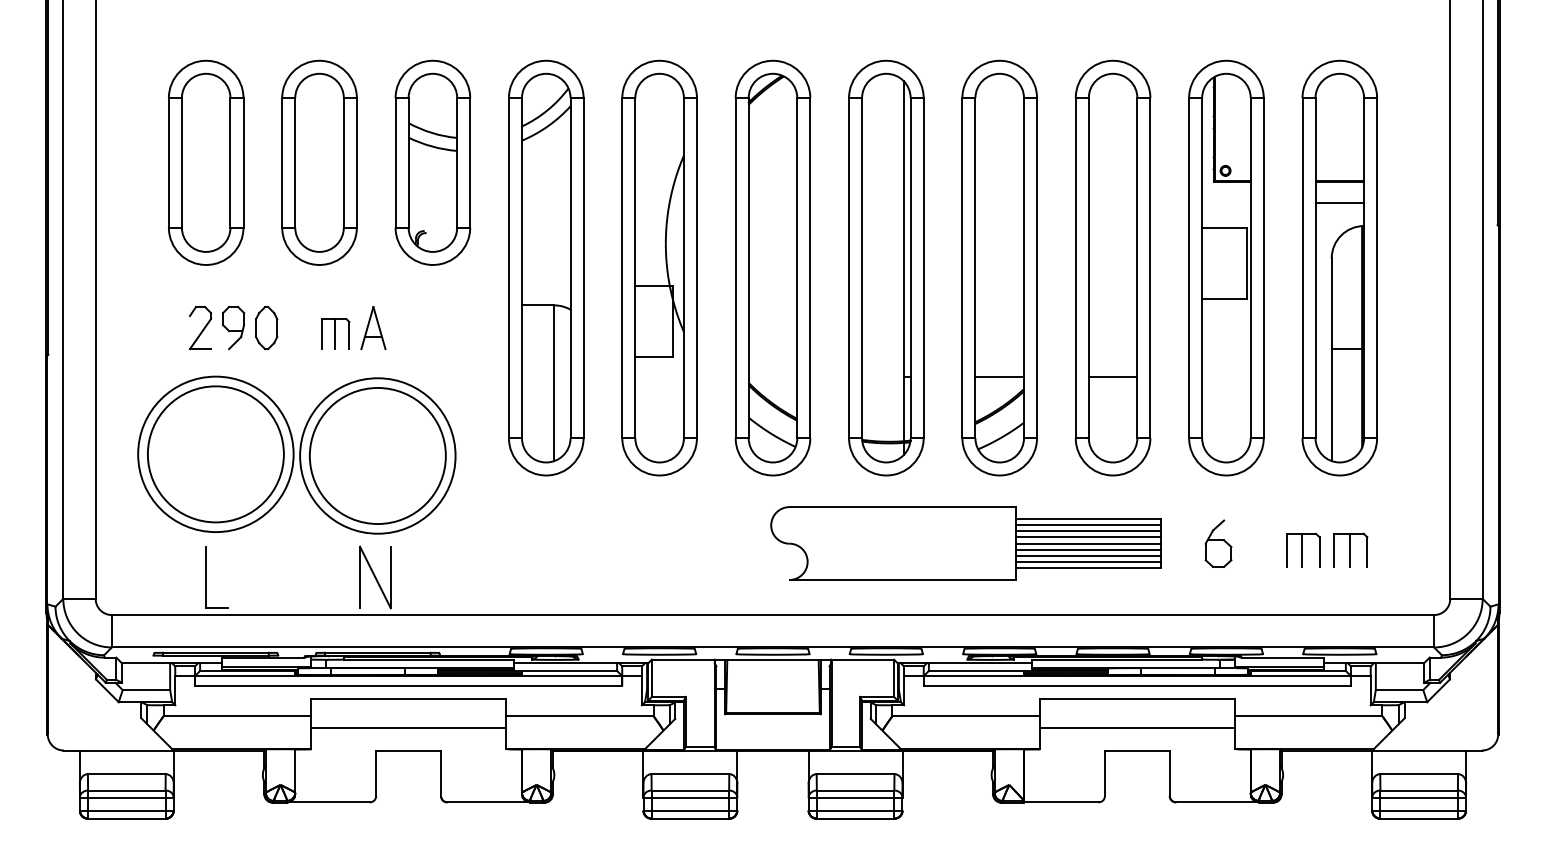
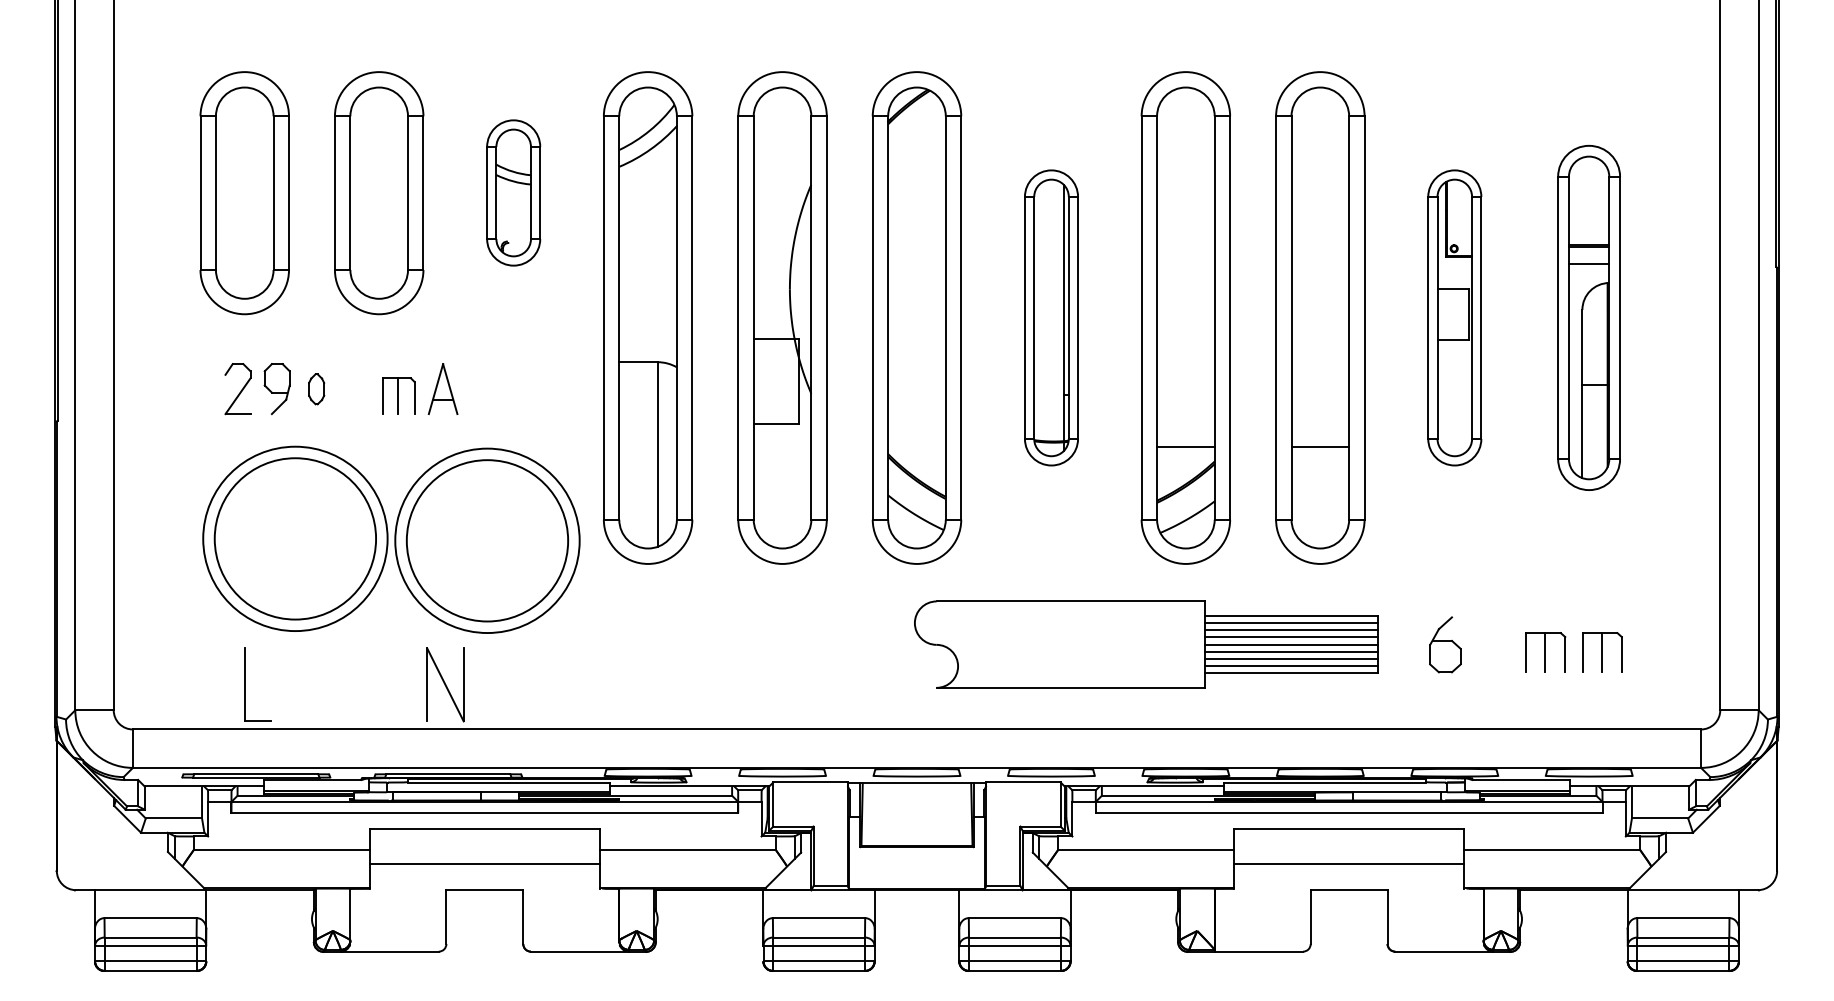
part: (432, 162) -> (513, 192), size x0.6
part: (886, 267) -> (1051, 317), size x0.6
part: (1226, 267) -> (1454, 317), size x0.6
part: (1339, 267) -> (1588, 317), size x0.7
part: (266, 328) -> (316, 389), size x0.6
part: (296, 454) -> (391, 539), moved

